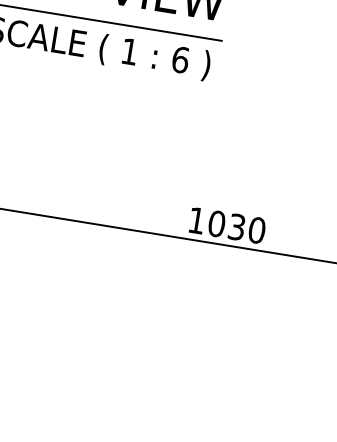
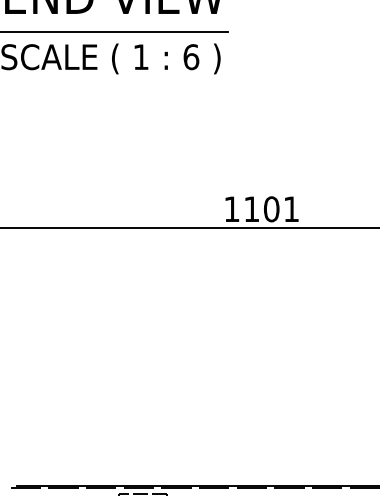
text: (236, 227) -> (271, 209), 1030 -> 1101

